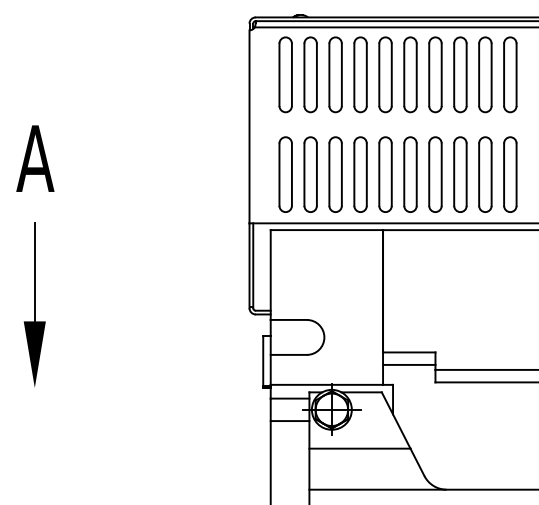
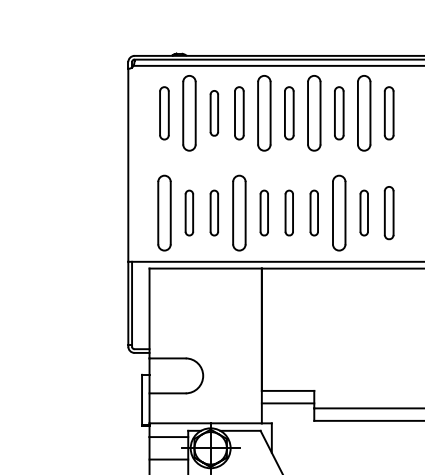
part: (285, 74) -> (164, 112), size x0.7
part: (335, 74) -> (214, 112), size x0.6
part: (360, 74) -> (239, 112), size x0.7
part: (410, 74) -> (289, 112), size x0.7
part: (460, 74) -> (339, 112), size x0.7
part: (510, 74) -> (389, 112), size x0.7
part: (310, 174) -> (189, 212), size x0.6
part: (335, 174) -> (214, 212), size x0.6
part: (385, 174) -> (264, 212), size x0.6
part: (410, 174) -> (289, 212), size x0.6
part: (435, 174) -> (314, 212), size x0.6
part: (485, 174) -> (364, 212), size x0.6
part: (510, 174) -> (389, 212), size x0.7

